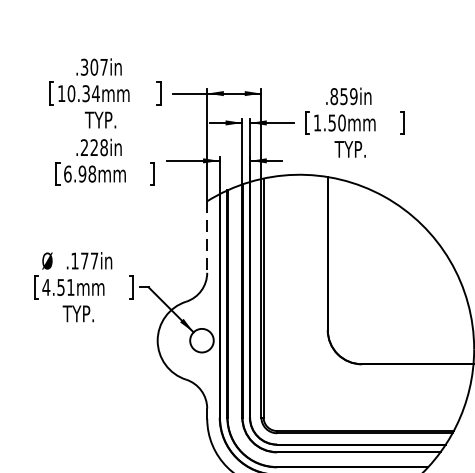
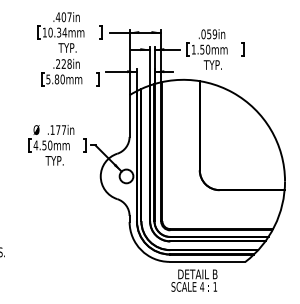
text: (83, 67) -> (57, 17), .307in -> .407in
text: (334, 95) -> (203, 33), .859in -> .059in
text: (79, 174) -> (55, 79), 6.98mm -> 5.80mm
line: (207, 237) -> (129, 116), dashed -> solid
text: (71, 287) -> (50, 145), 4.51mm -> 4.50mm

